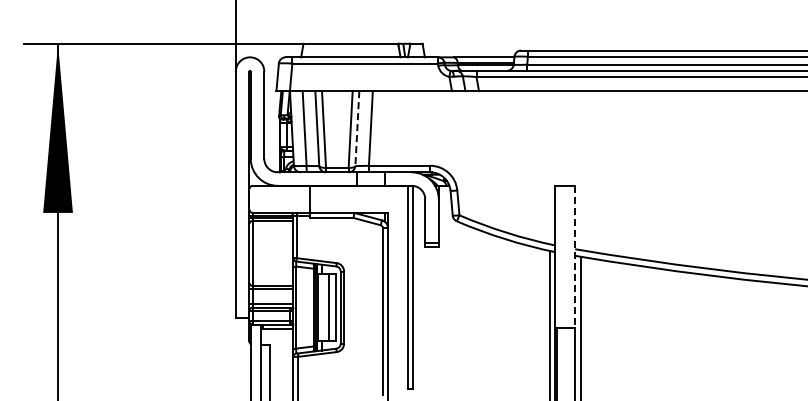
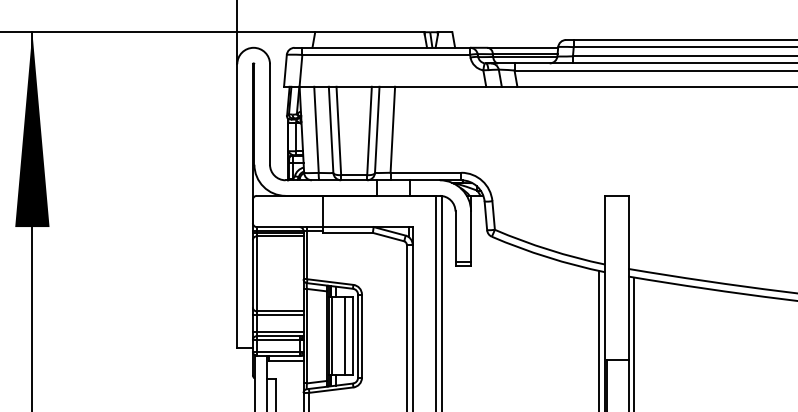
line: (357, 129) -> (377, 130), dashed -> solid
line: (575, 257) -> (628, 278), dashed -> solid

